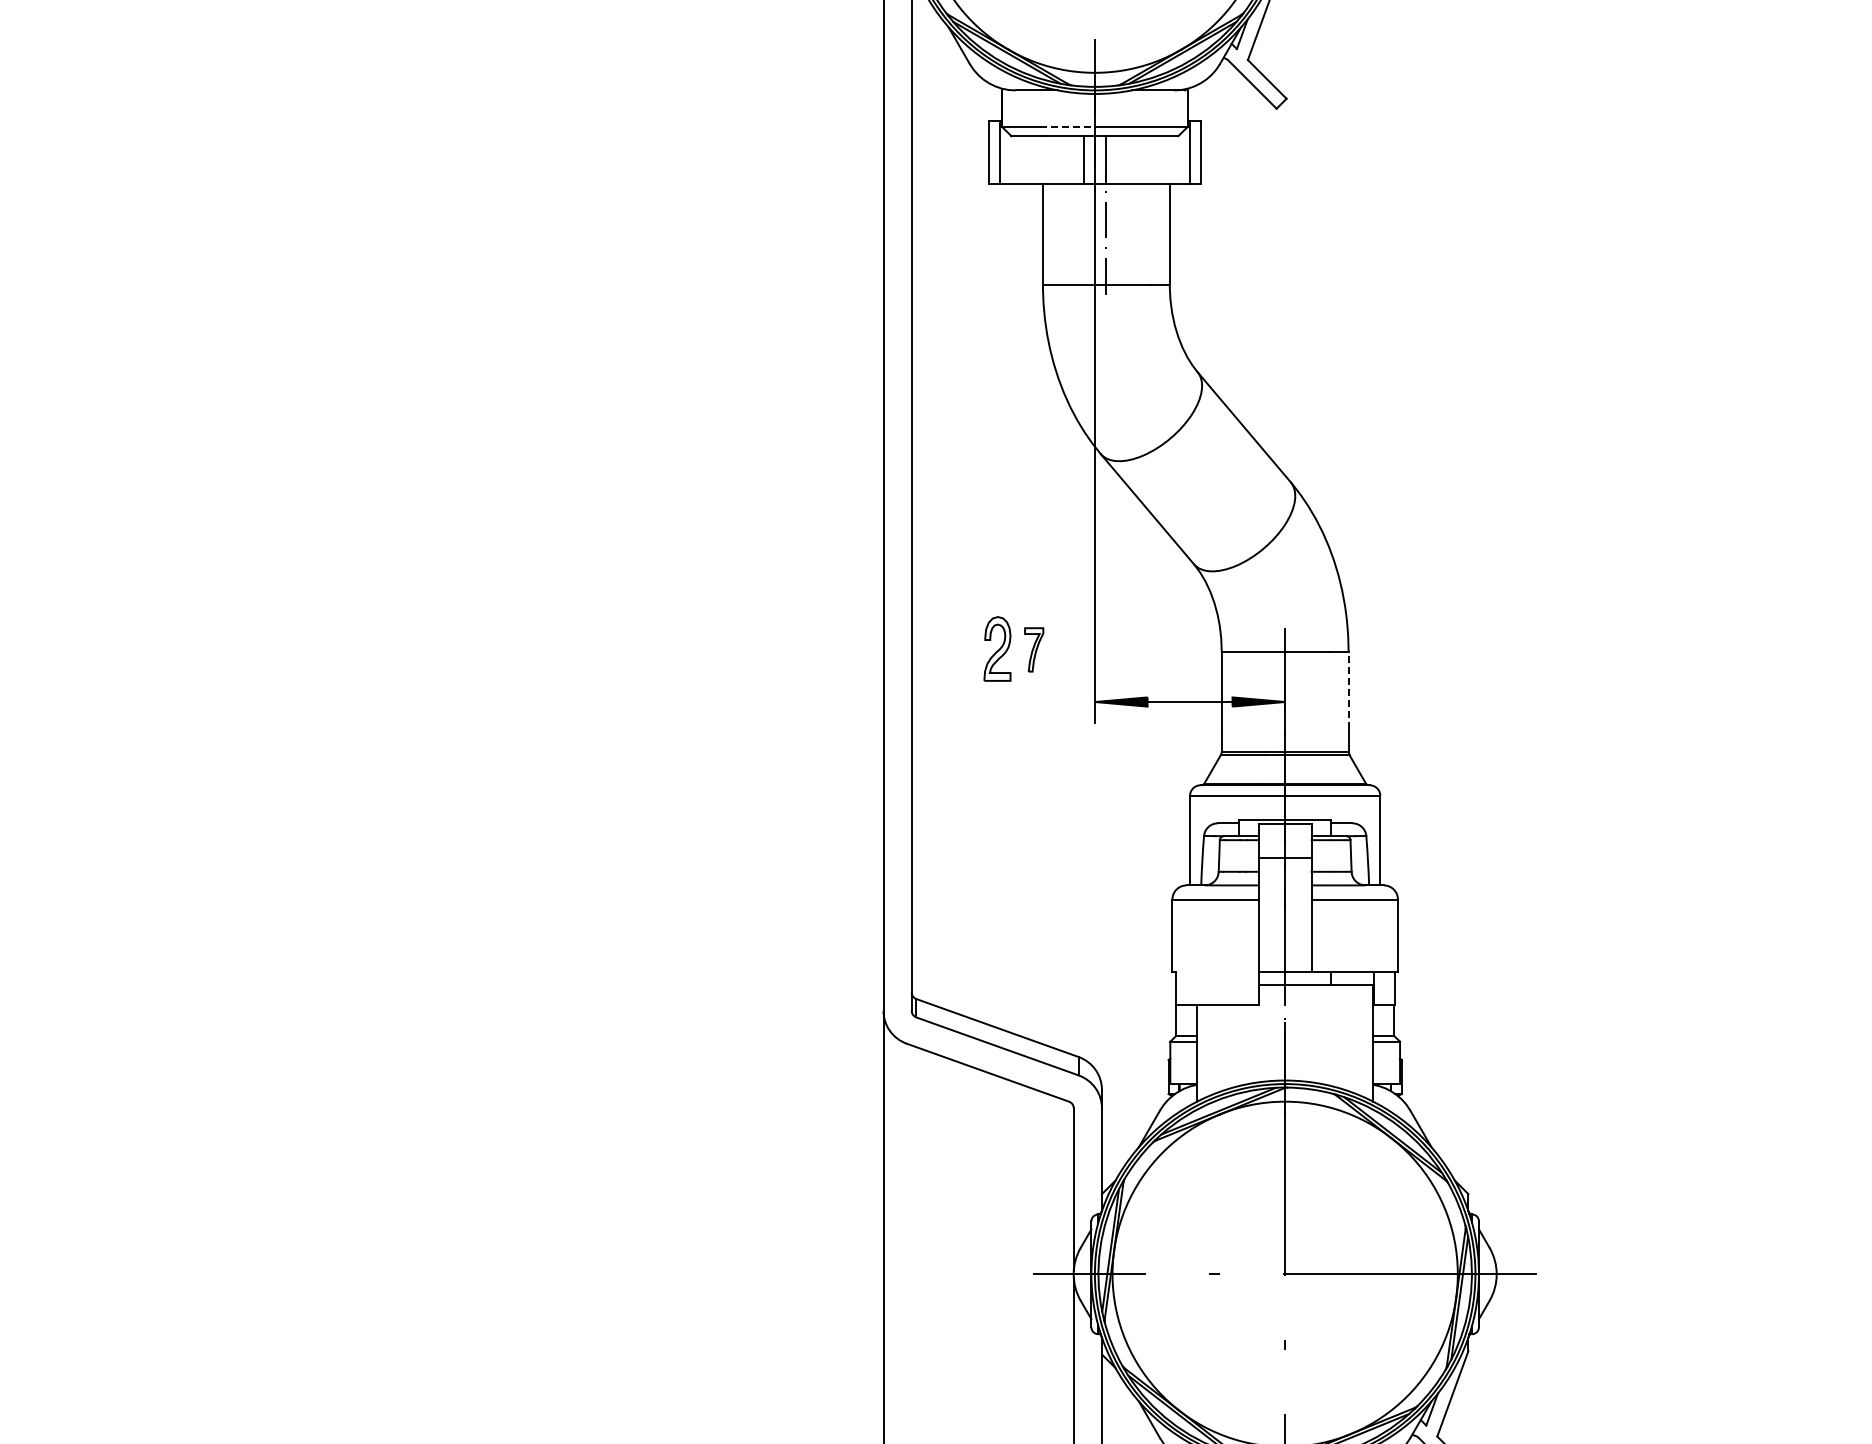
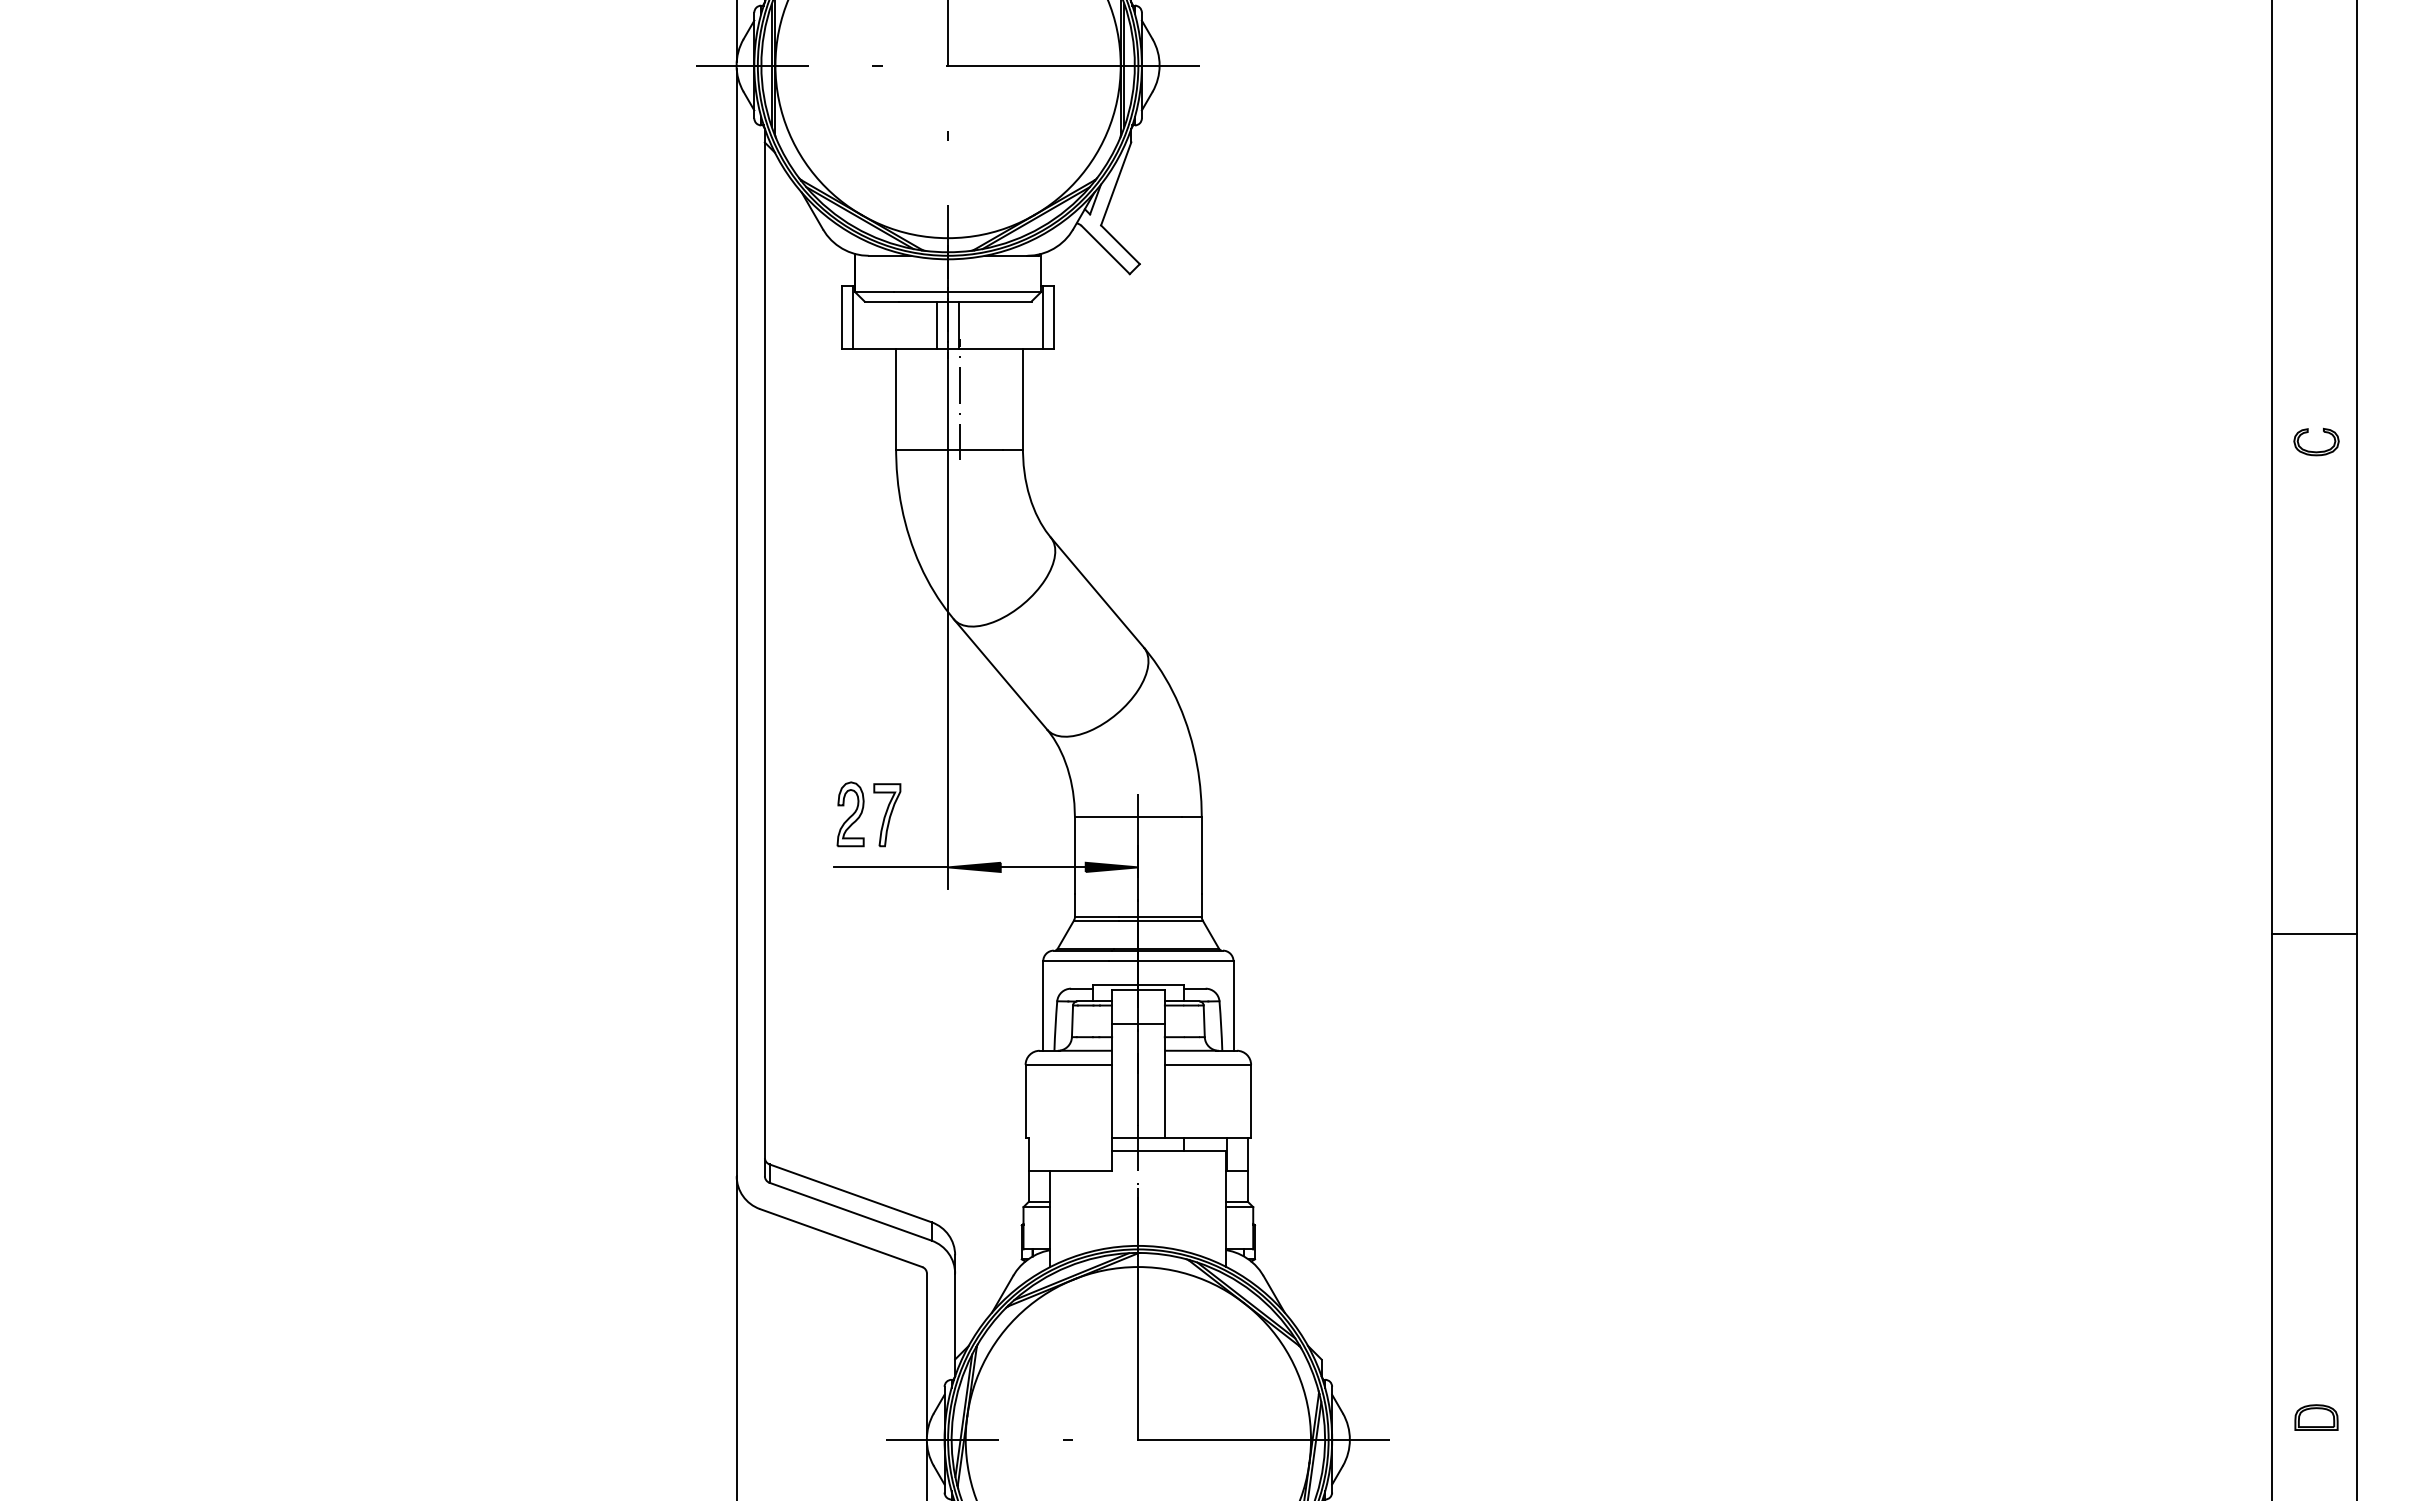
line: (1068, 127) -> (921, 292), dashed -> solid
part: (1034, 650) -> (887, 815), size x1.43
line: (1348, 690) -> (1201, 855), dashed -> solid
line: (1038, 702) -> (891, 867), added

